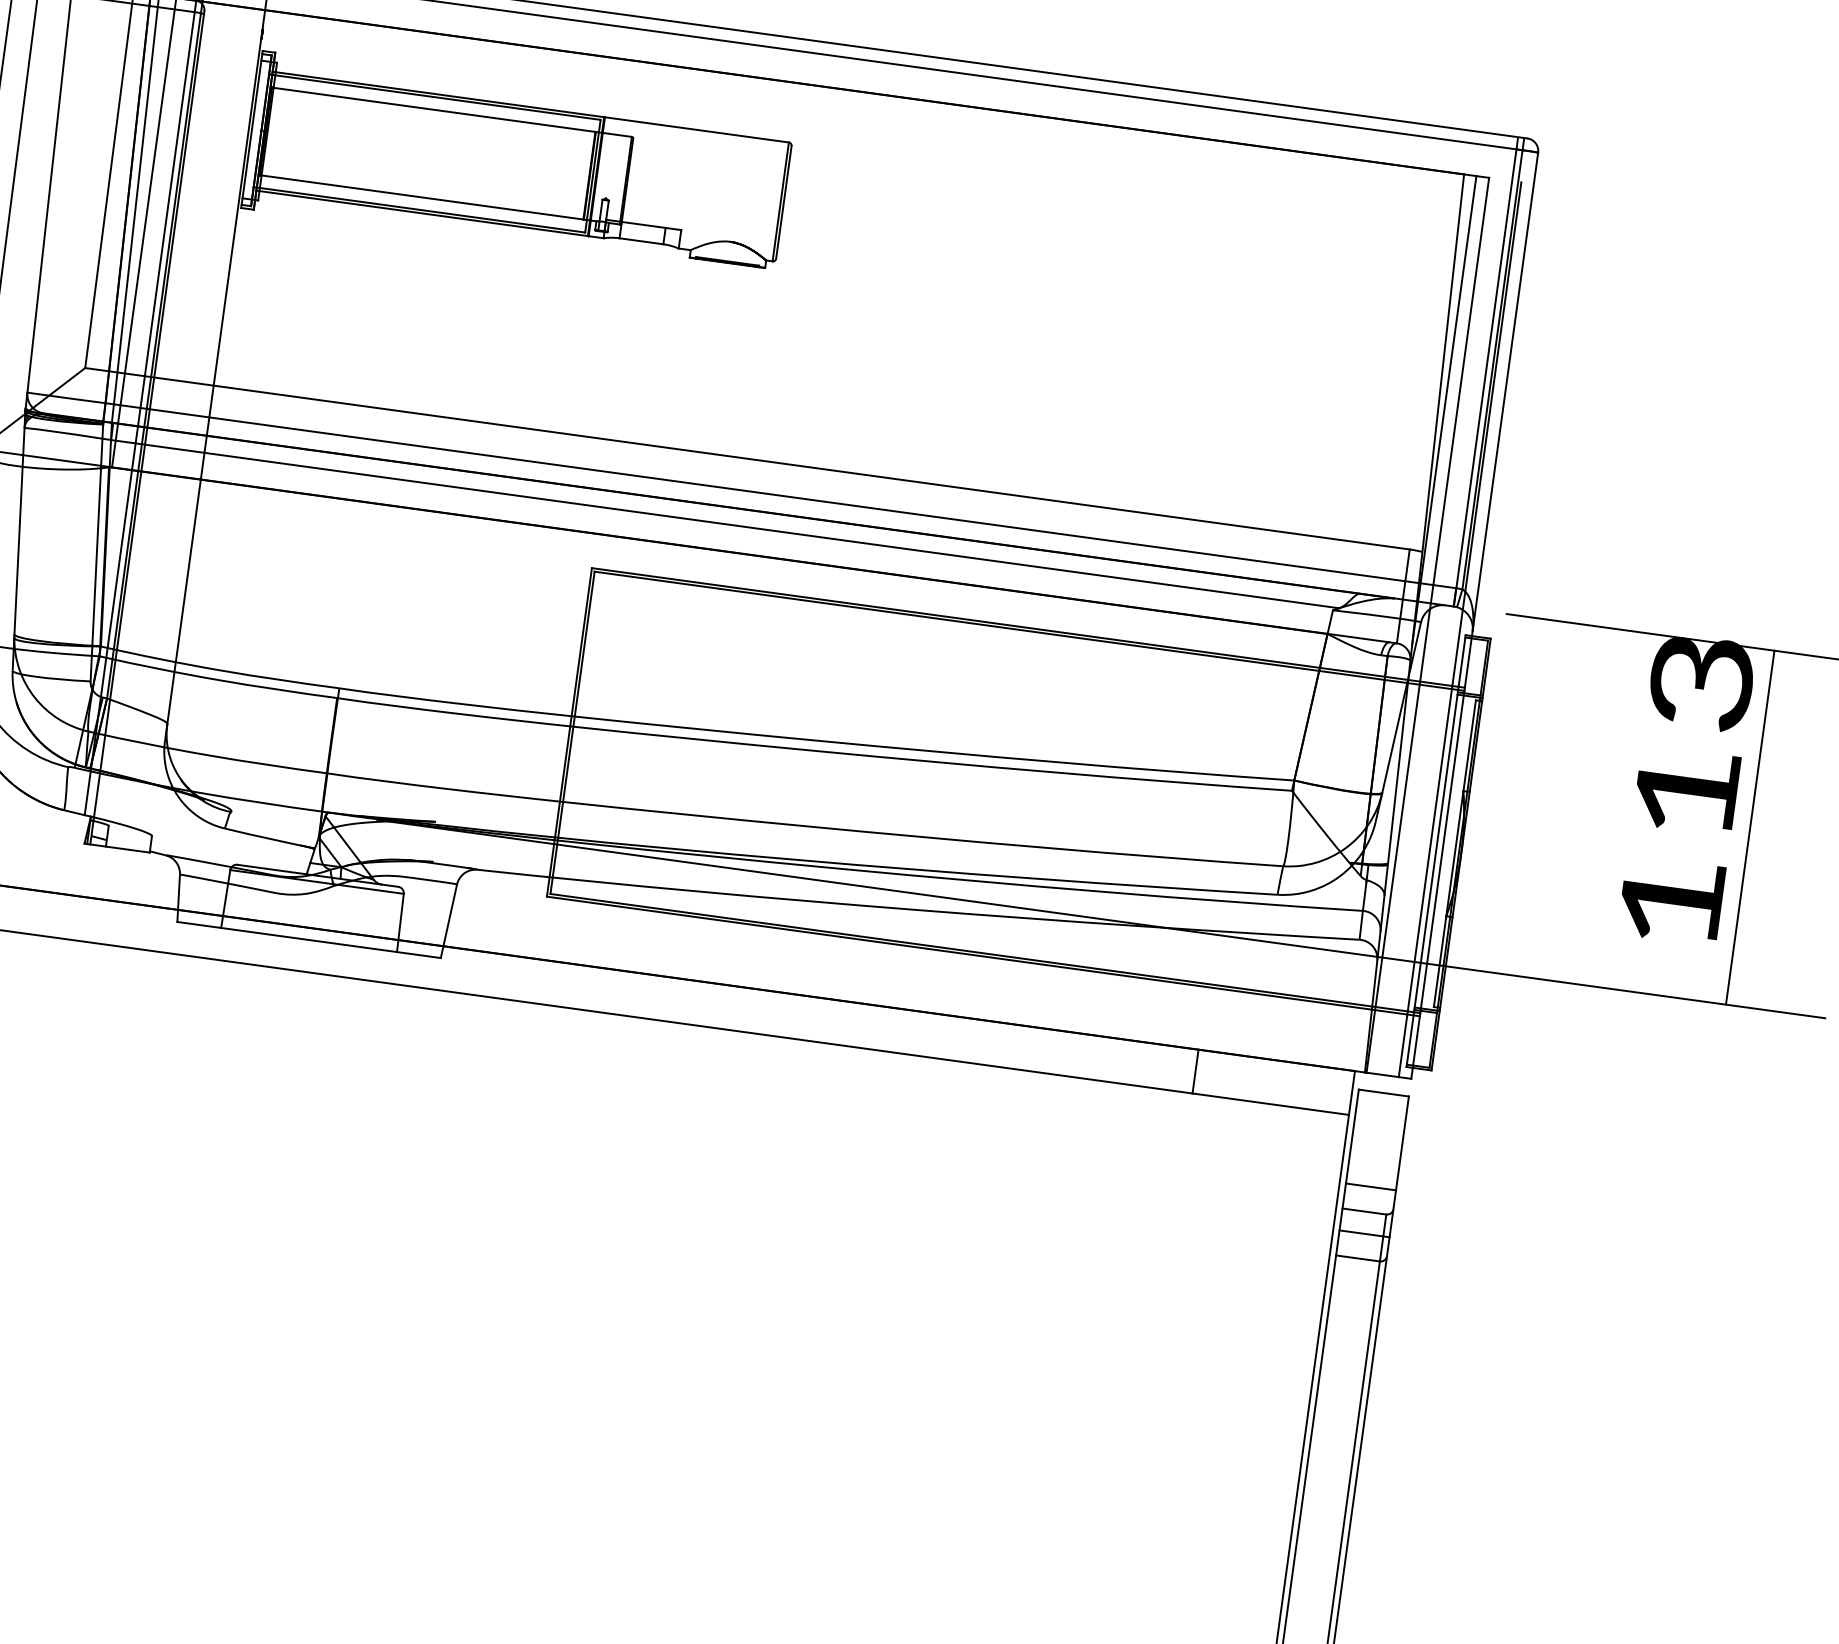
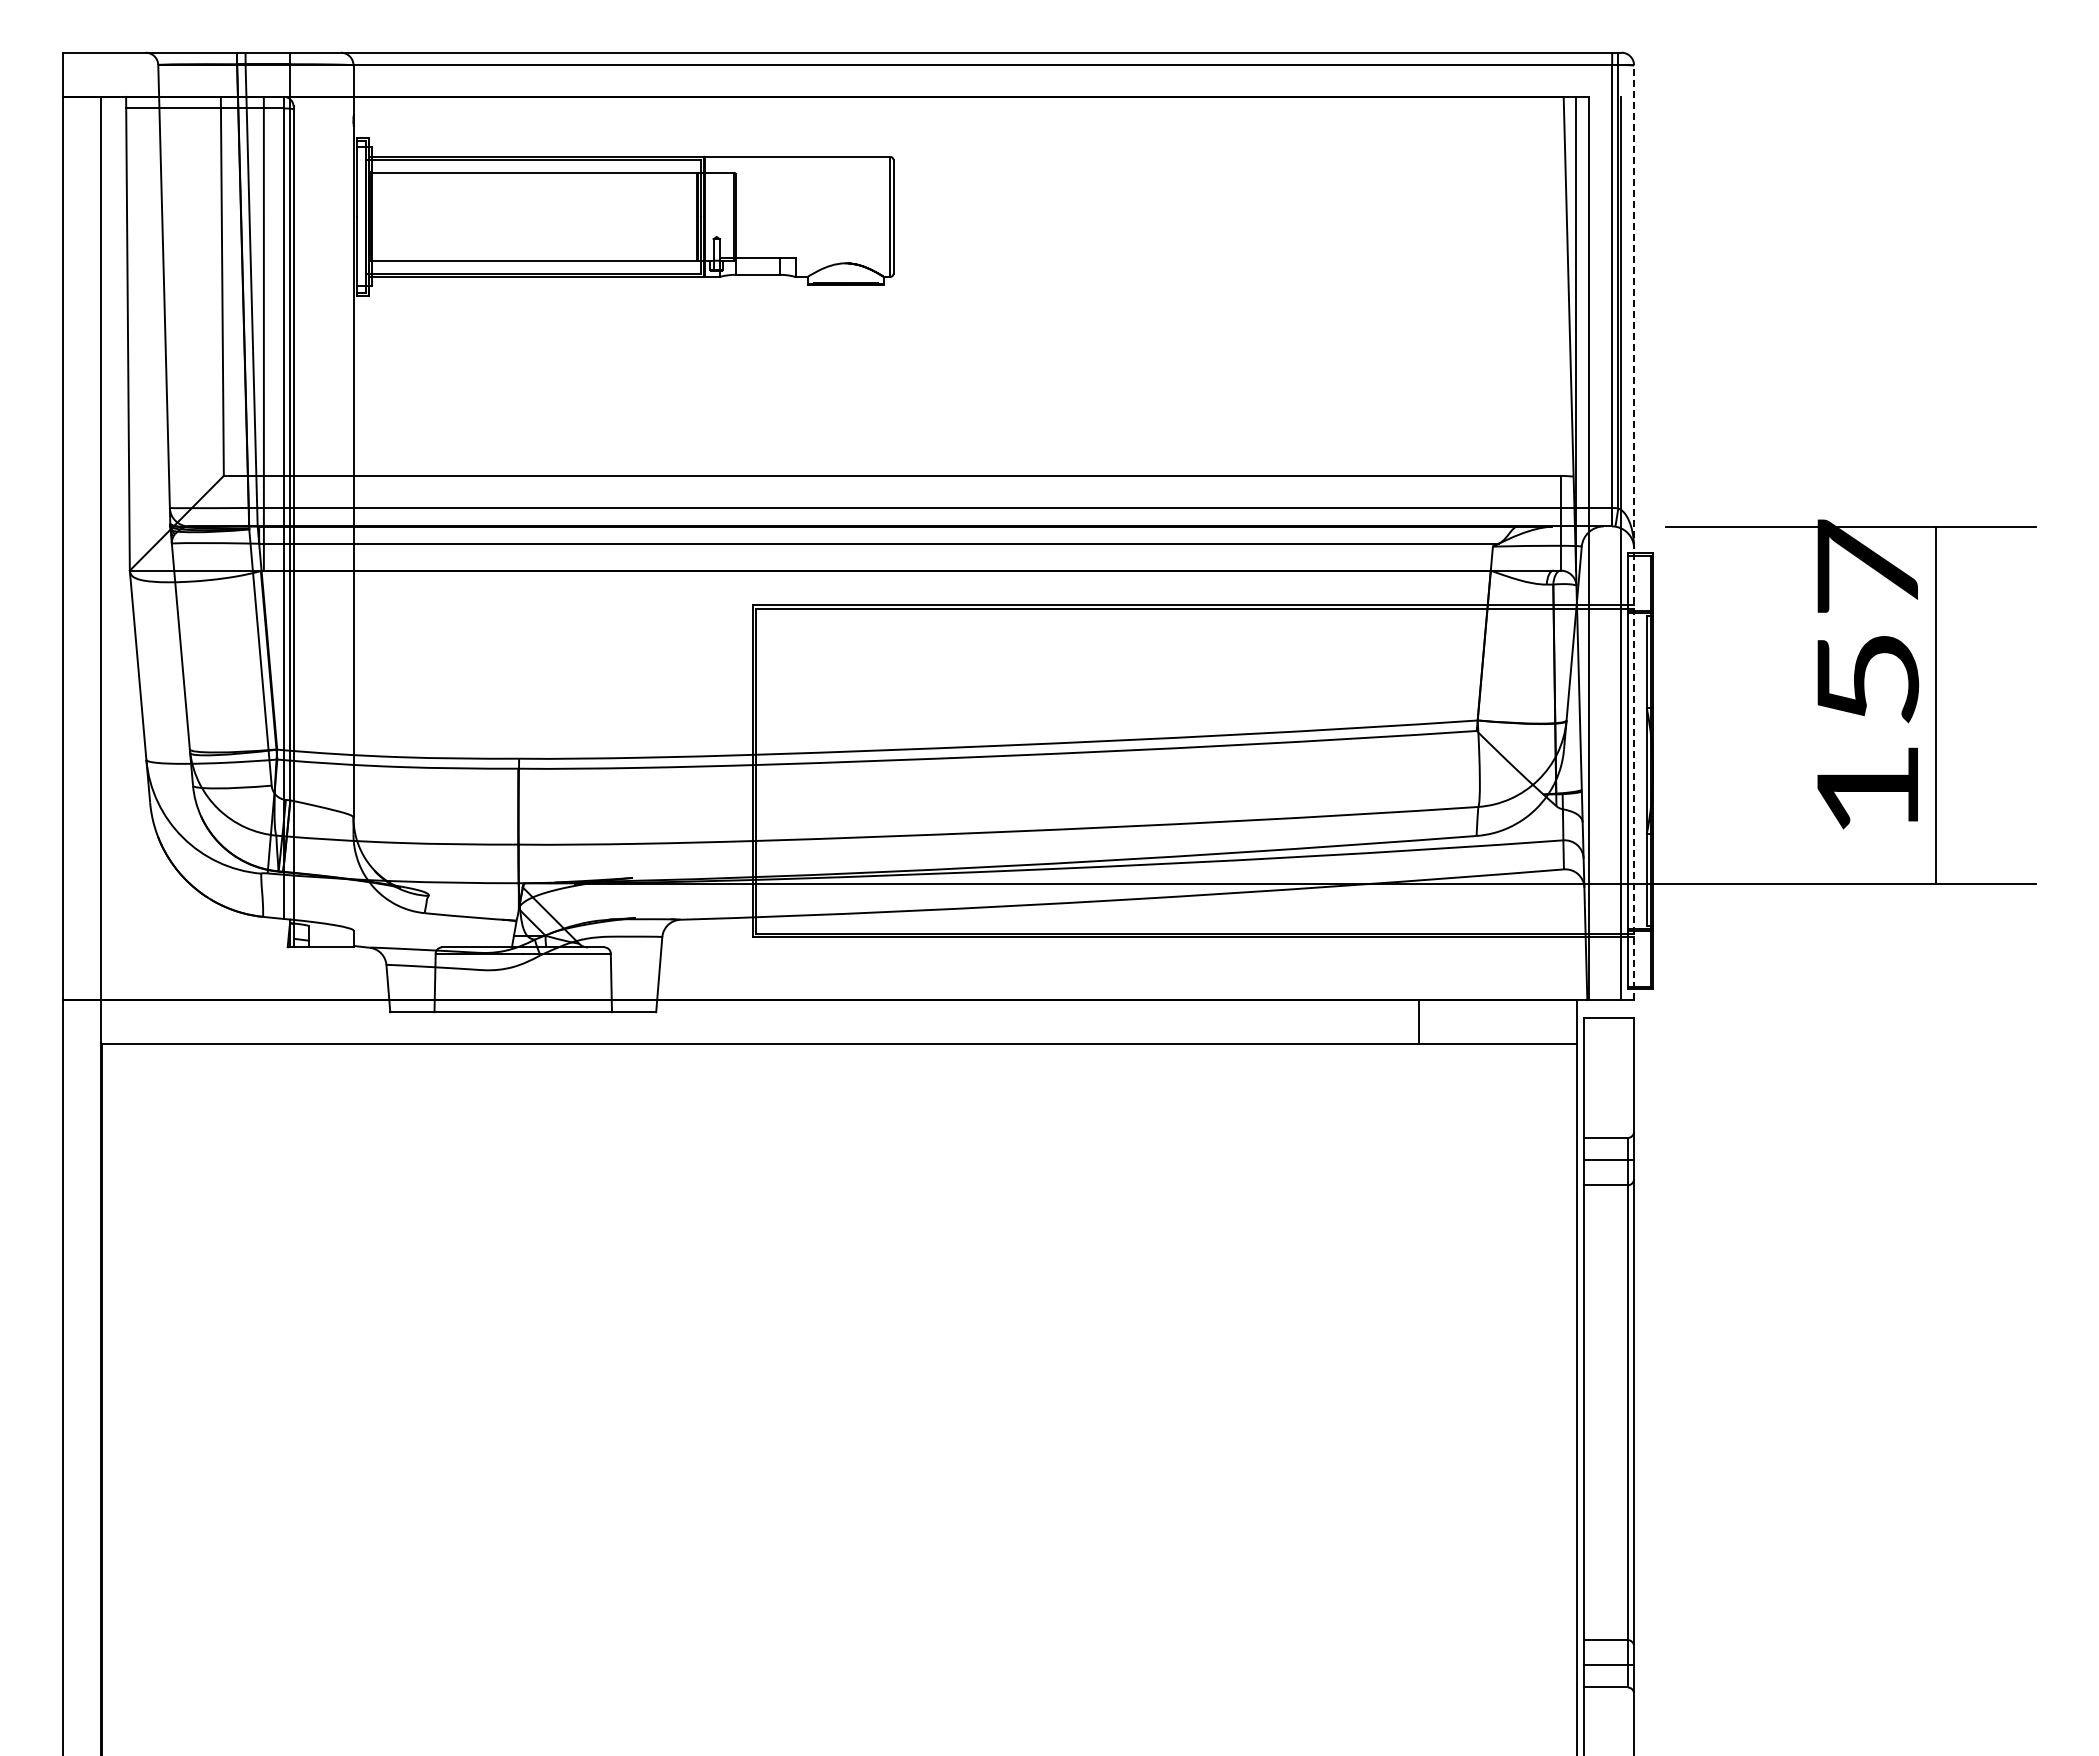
line: (1475, 615) -> (1634, 532), solid -> dashed
text: (1693, 735) -> (1867, 621), 113 -> 157
line: (1370, 1186) -> (1608, 1112), removed

